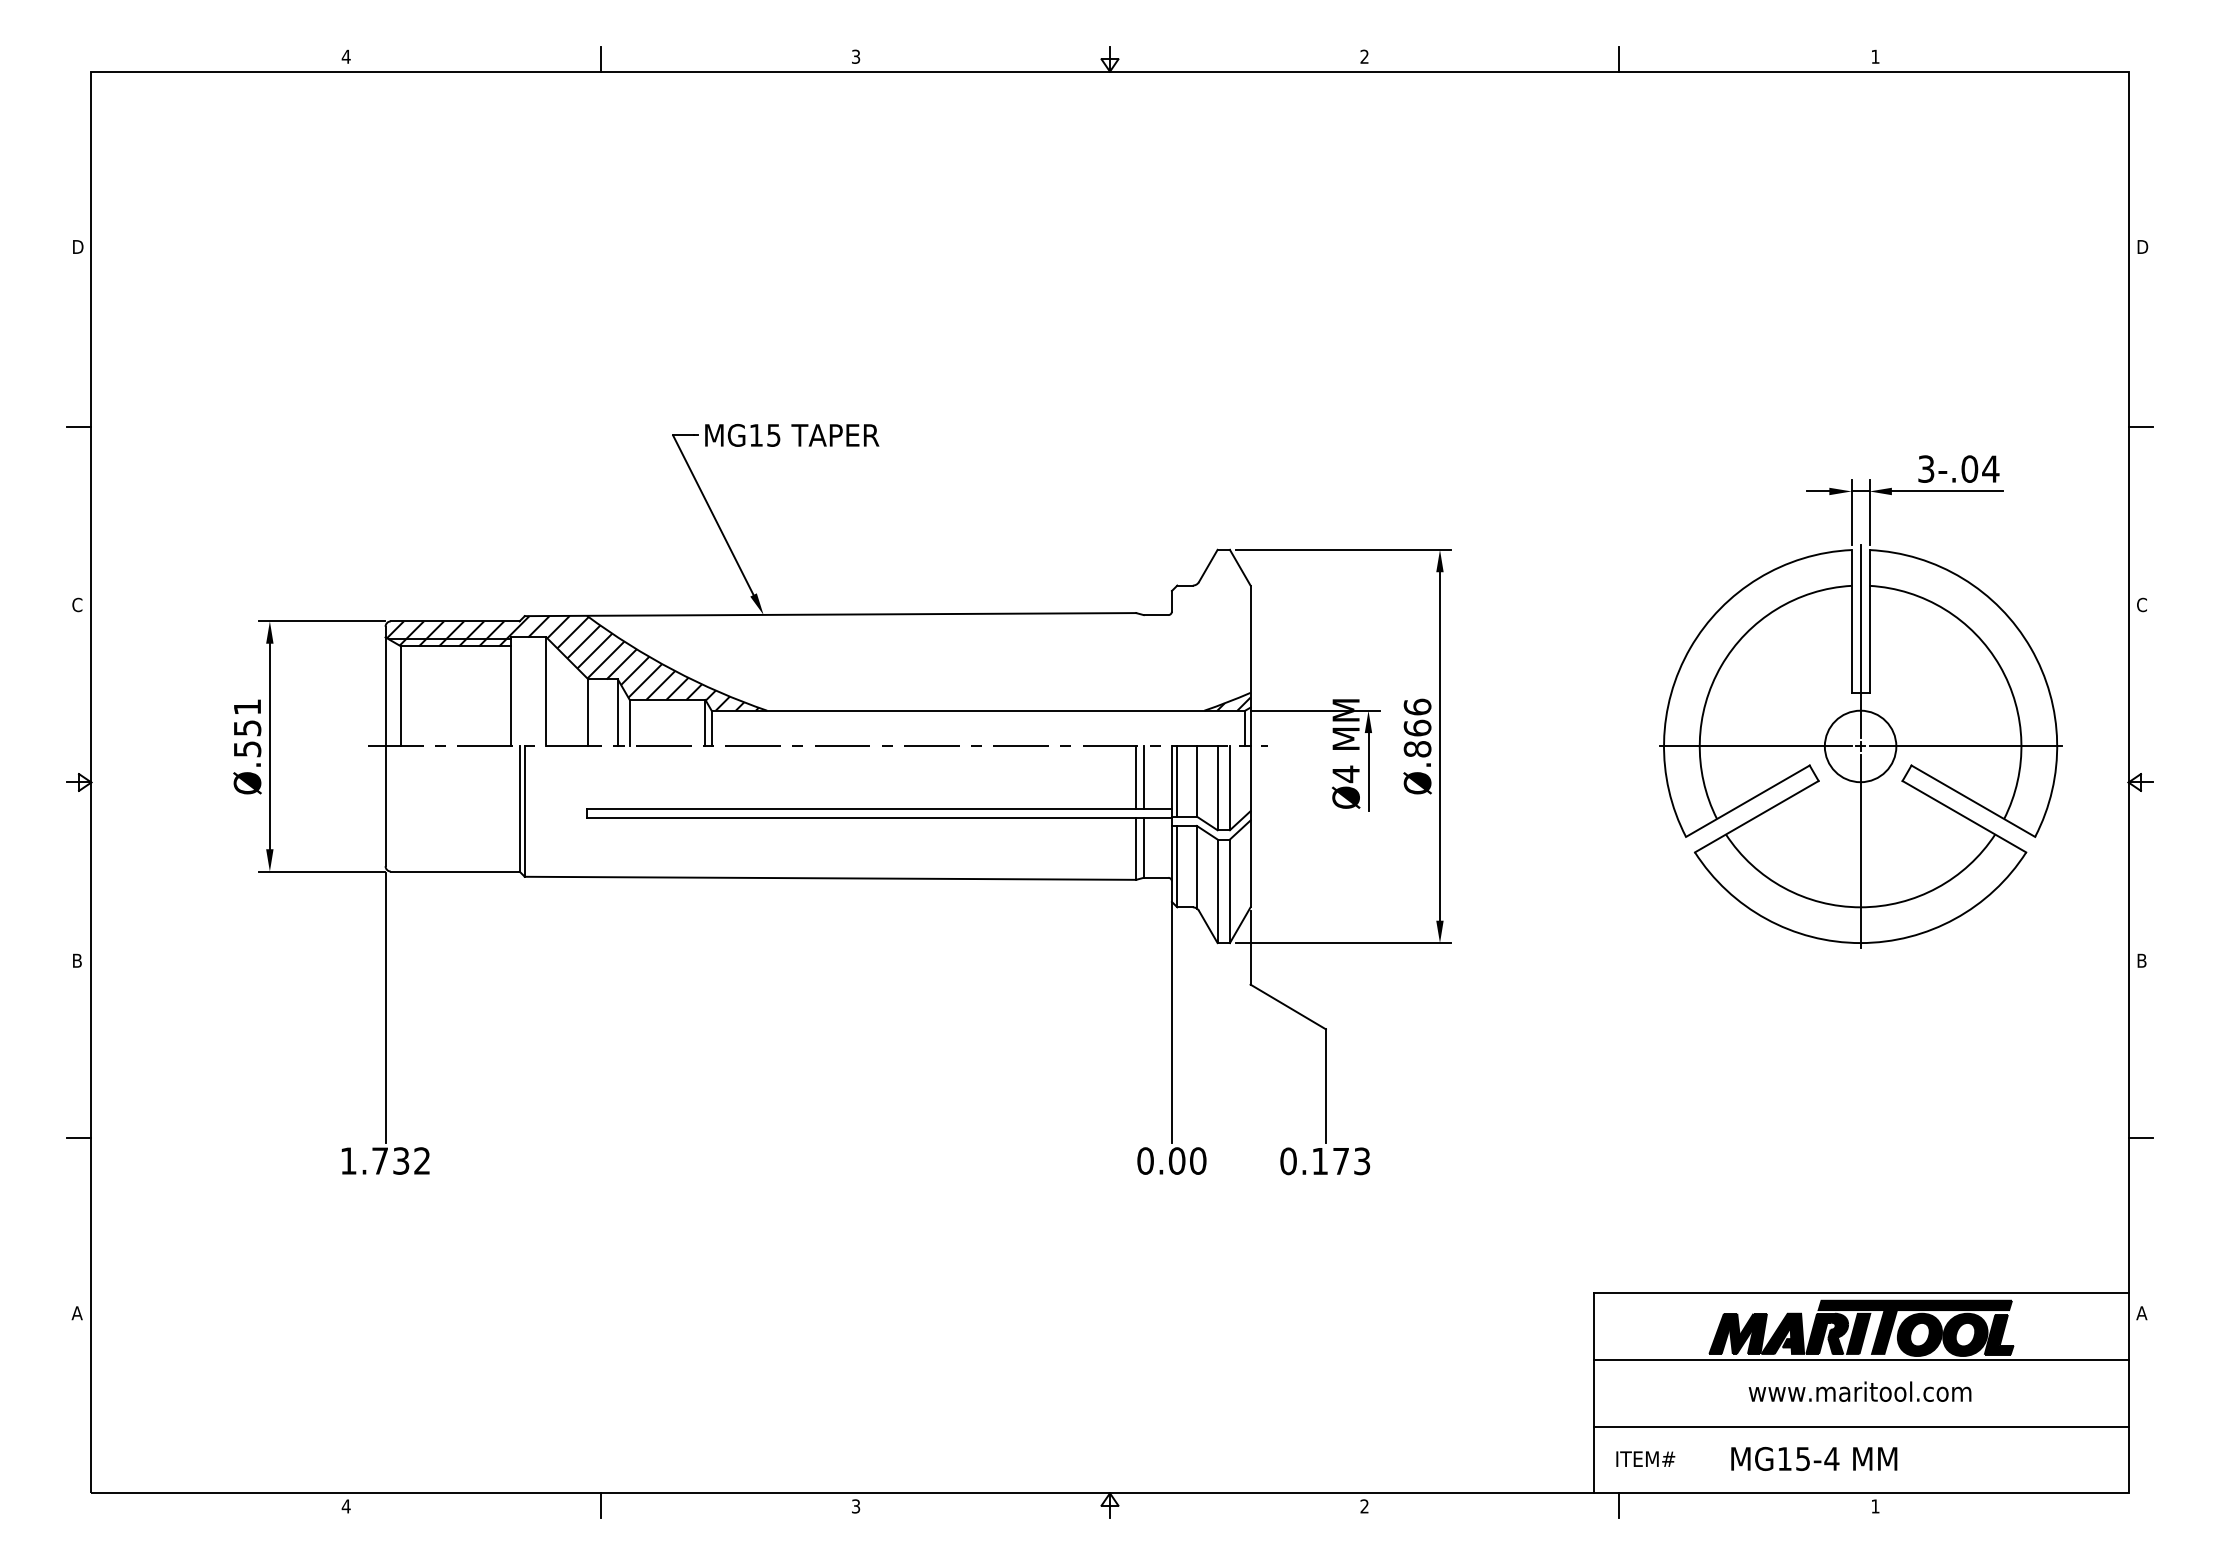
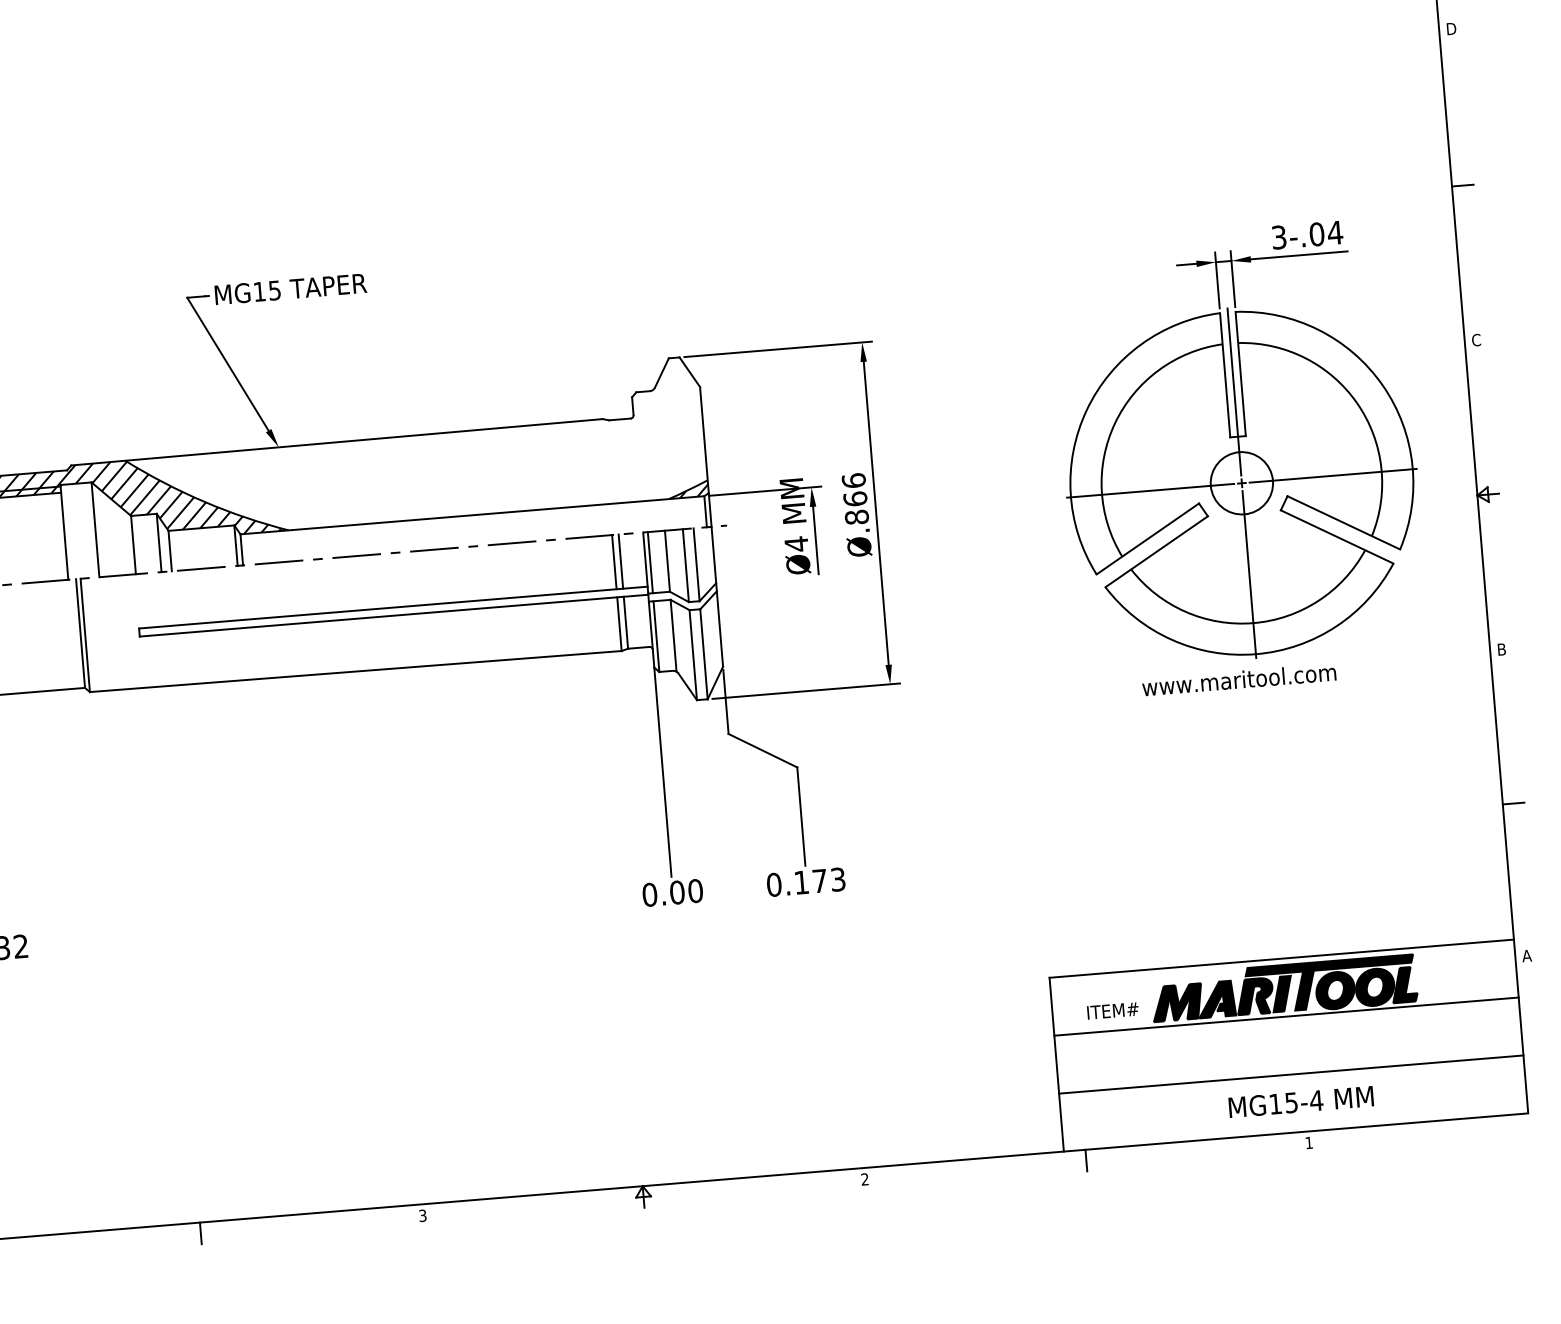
text: (1859, 1391) -> (1238, 679), moved
text: (1645, 1458) -> (1112, 1010), moved
text: (1814, 1458) -> (1301, 1101), moved

